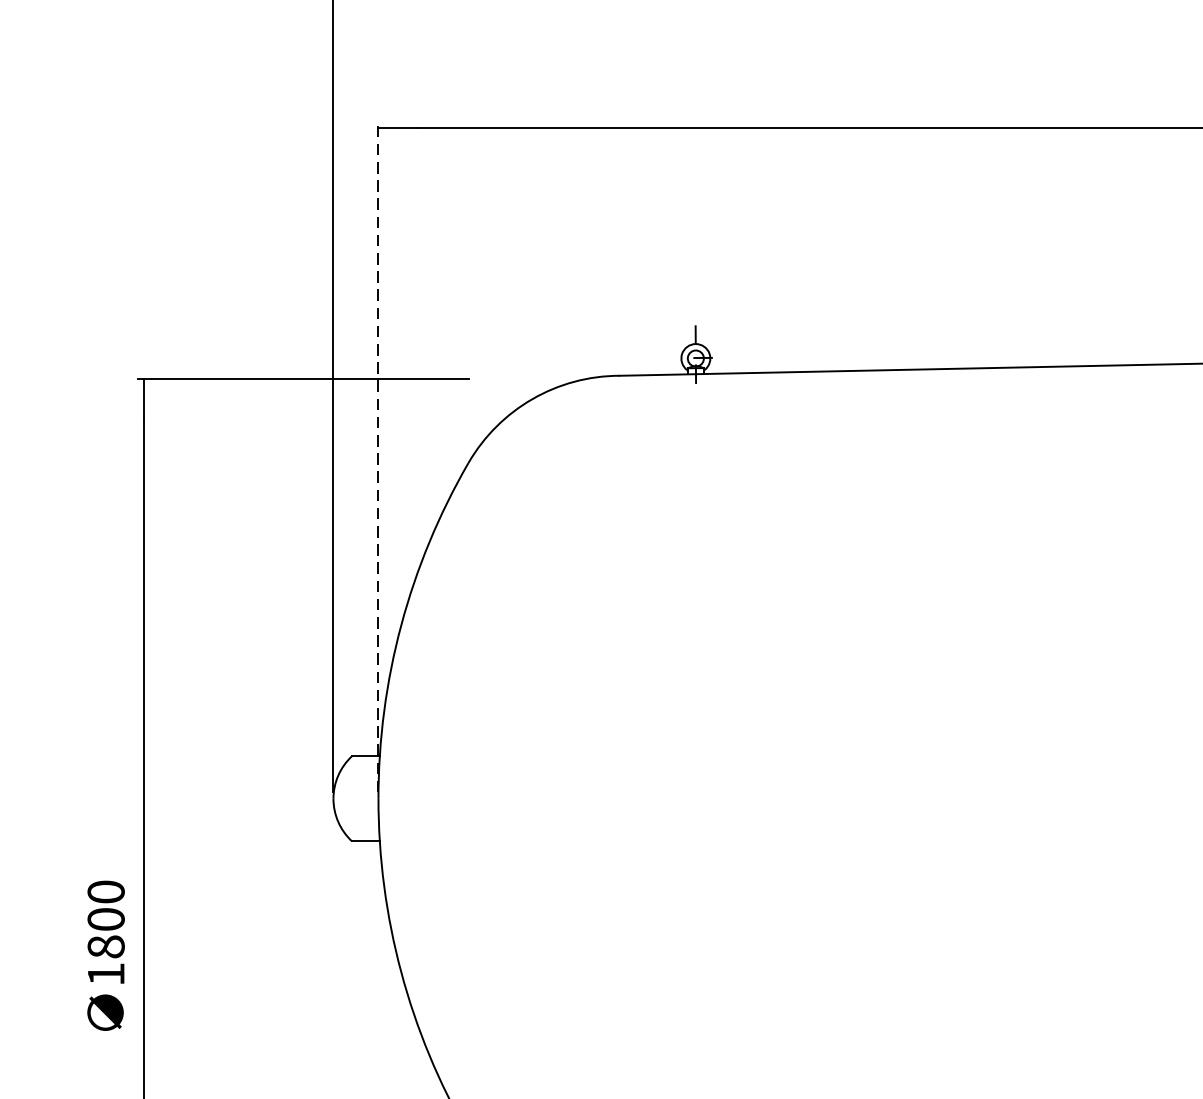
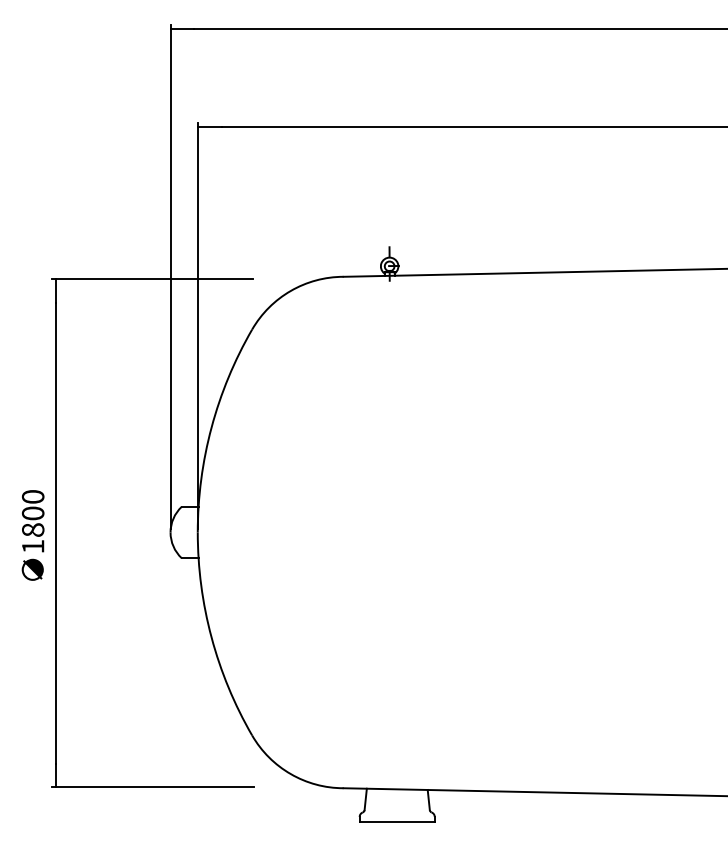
line: (378, 457) -> (197, 326), dashed -> solid
text: (105, 955) -> (32, 535), moved

